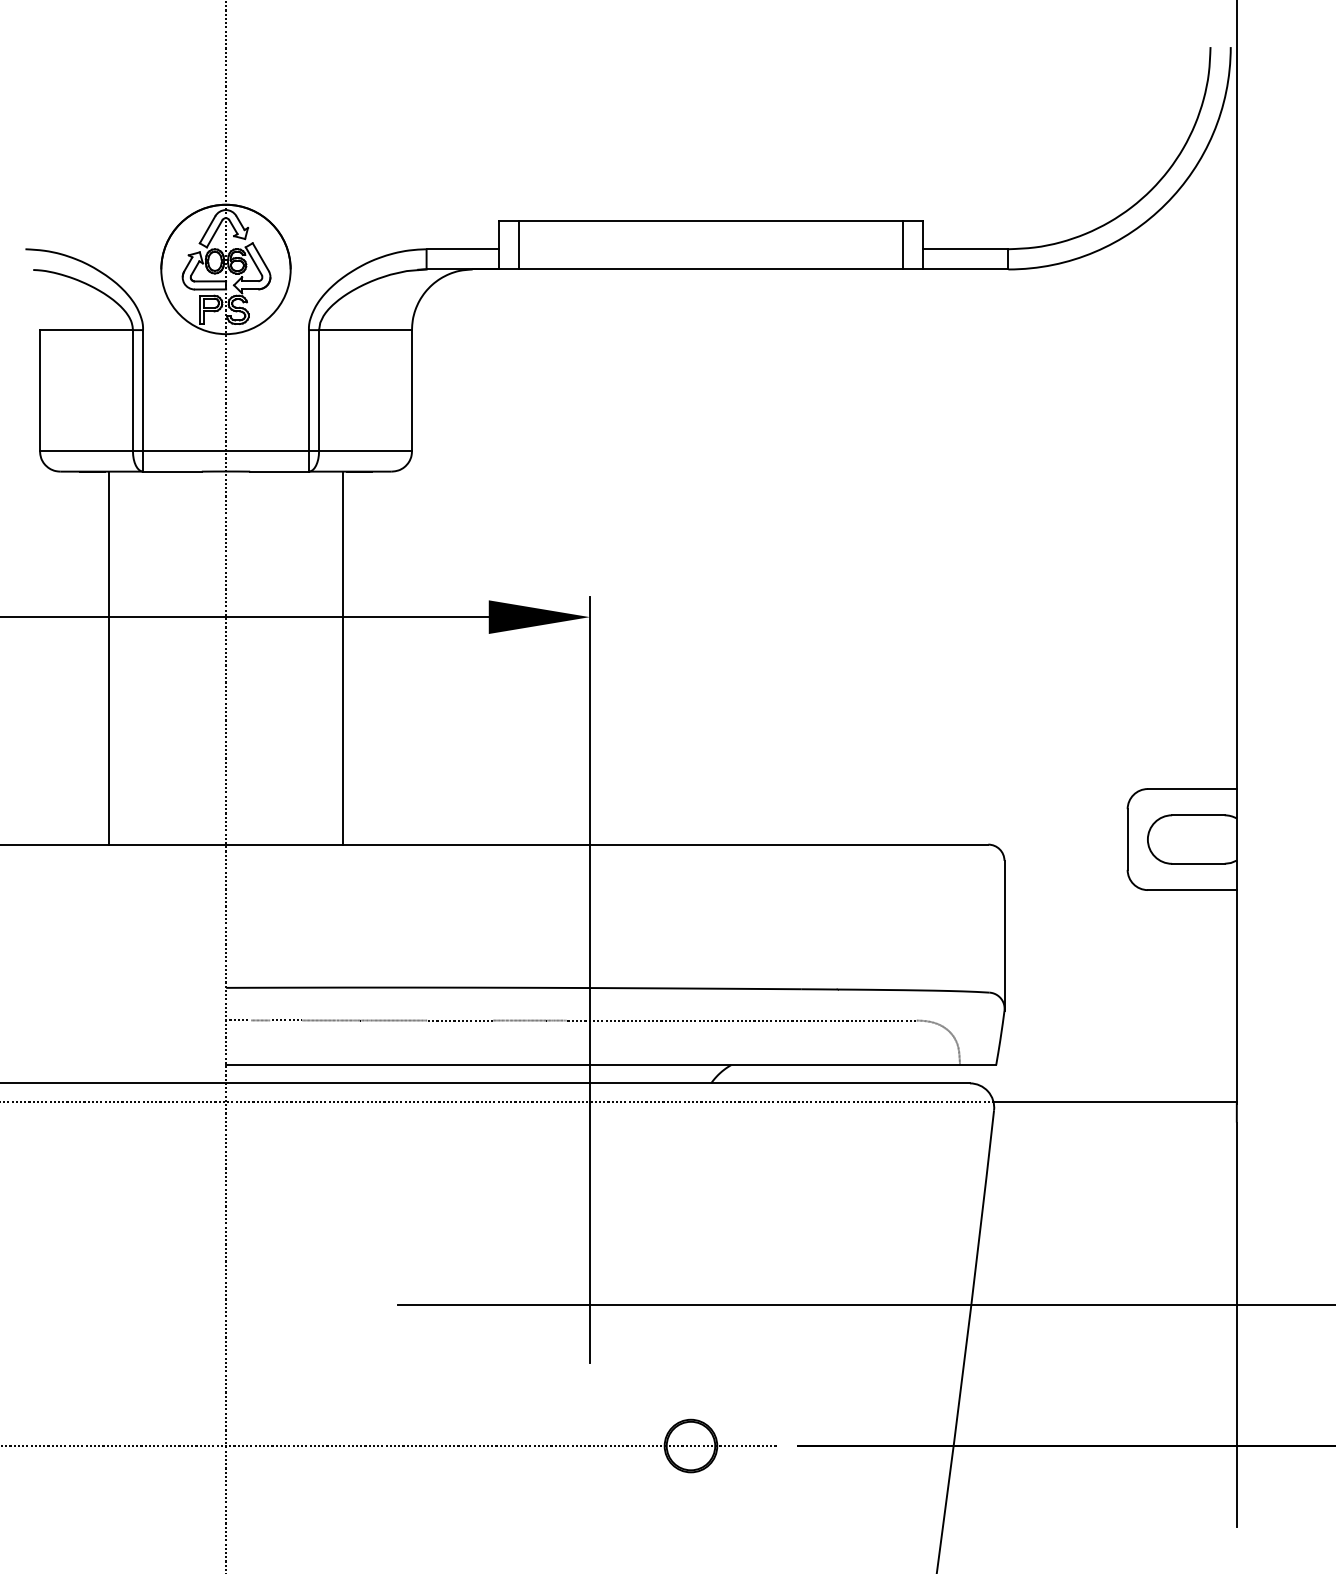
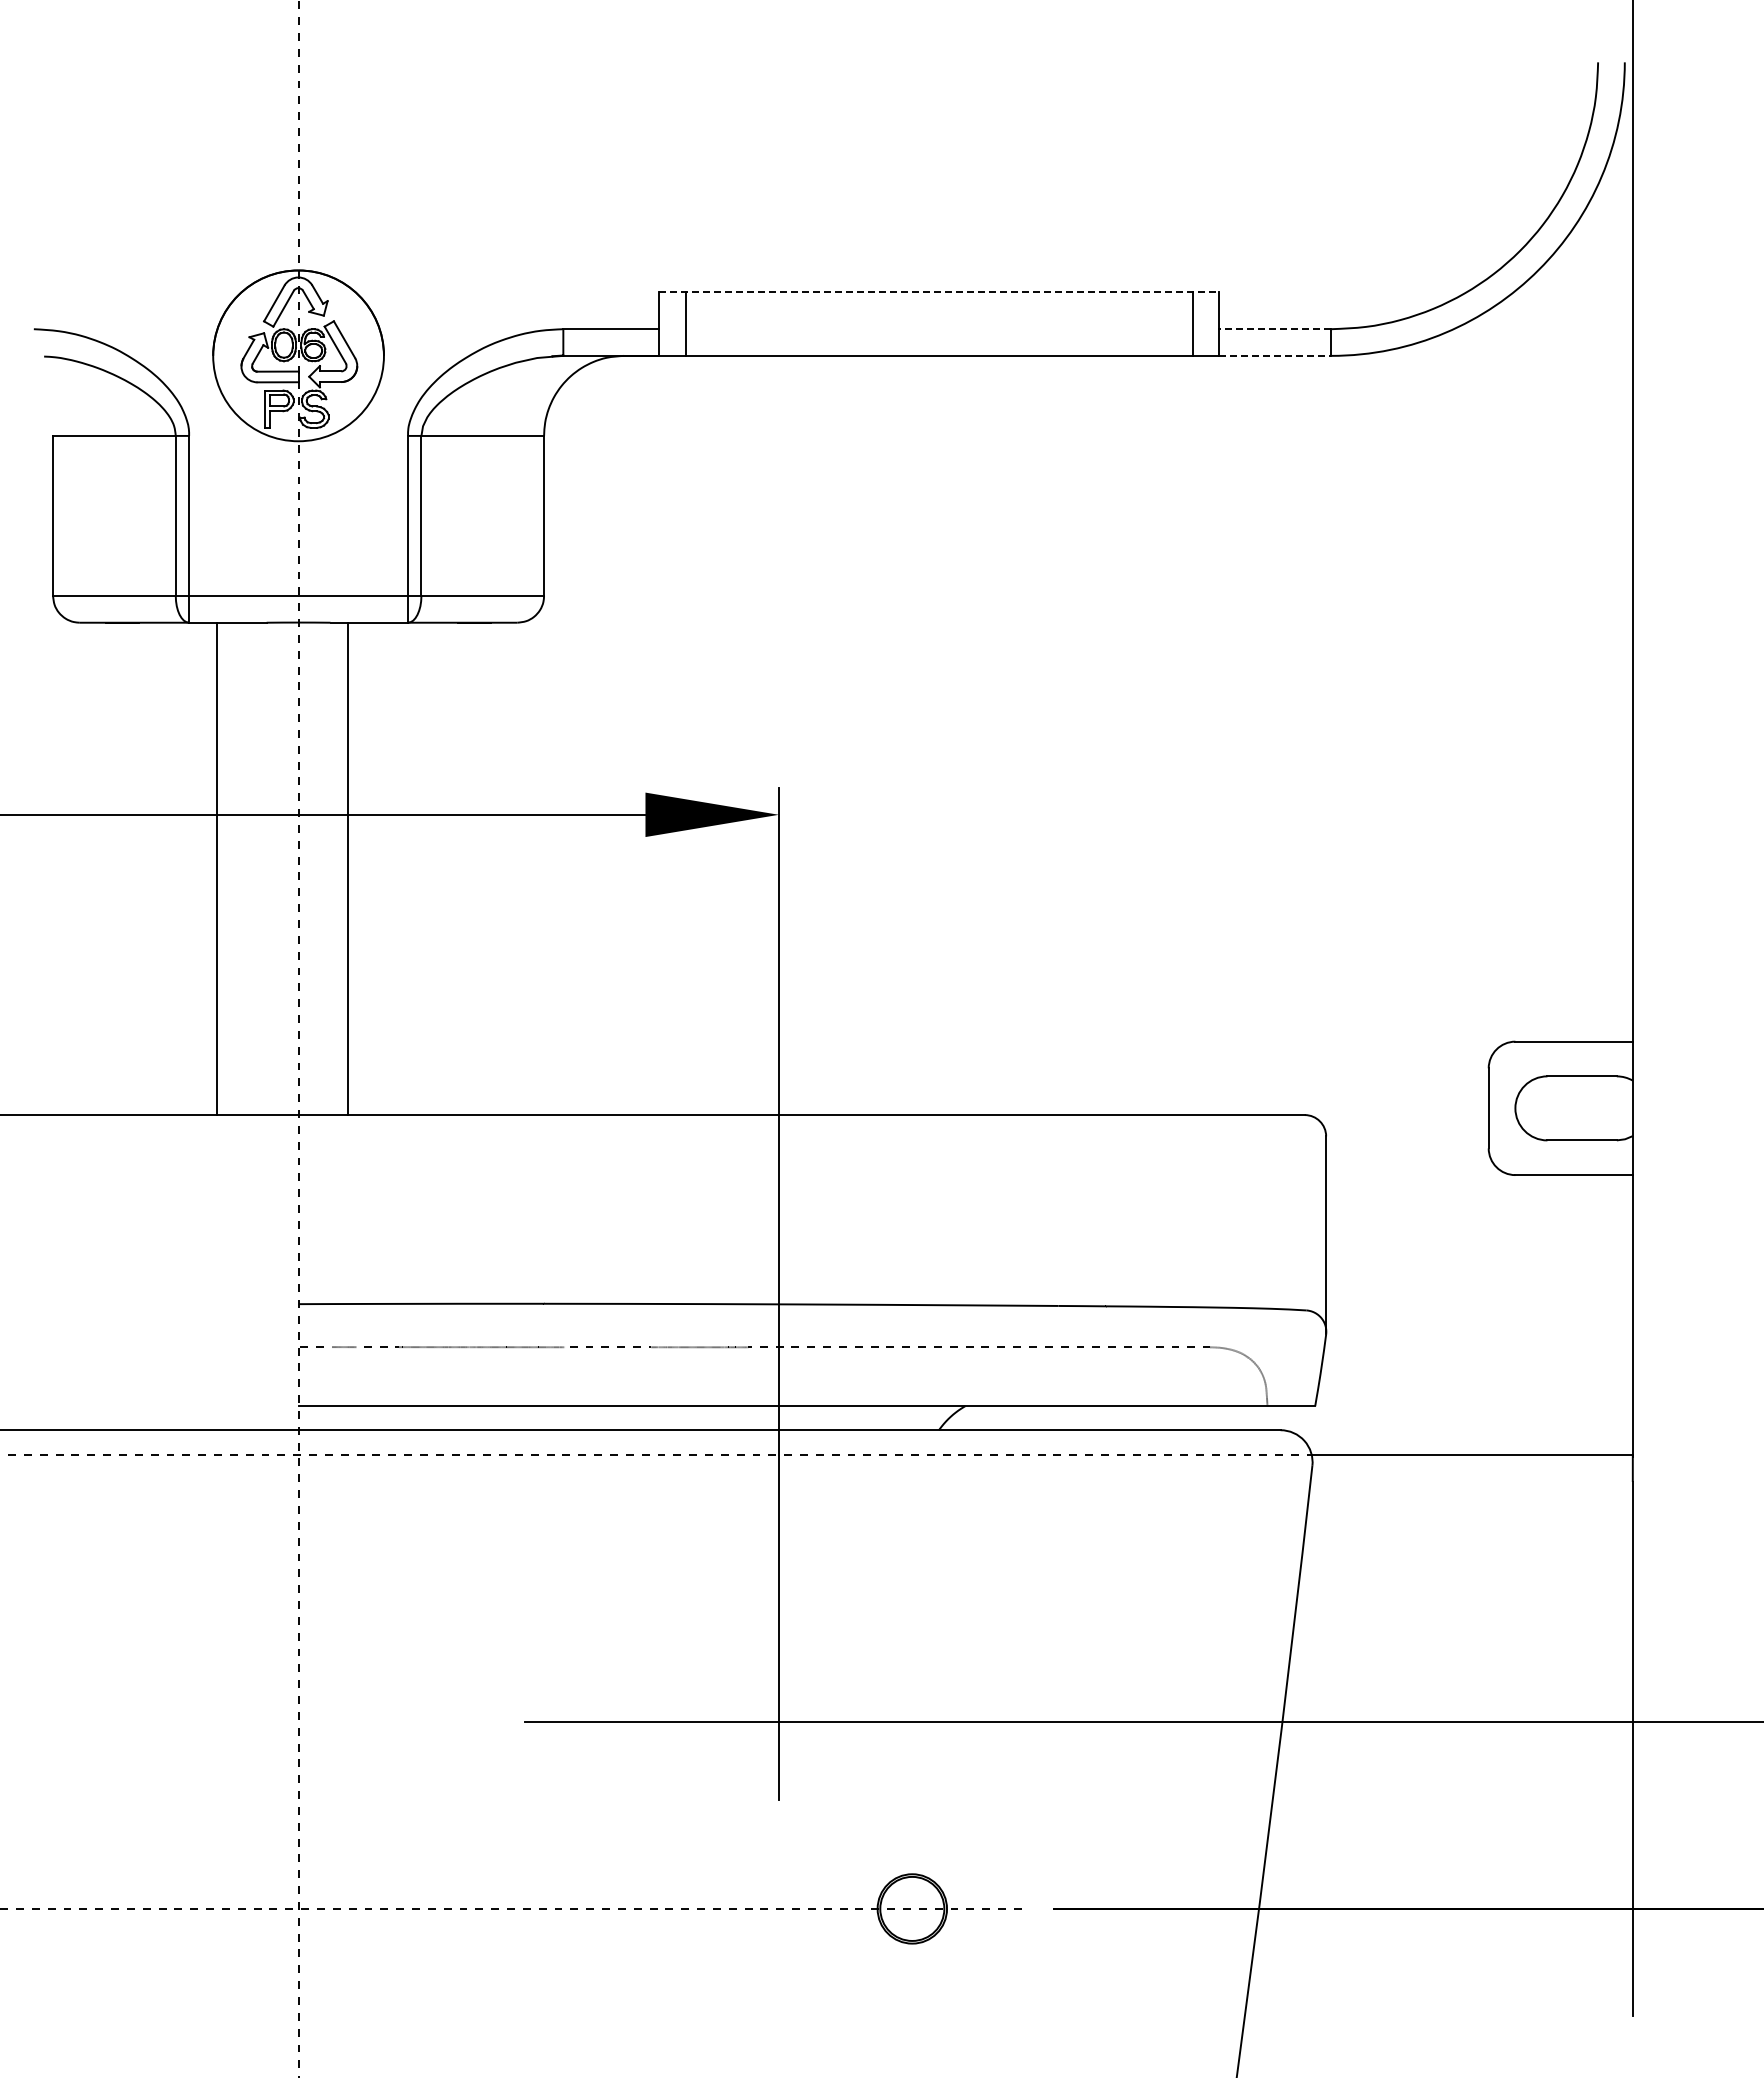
line: (711, 220) -> (939, 291), solid -> dashed
line: (965, 249) -> (1274, 329), solid -> dashed
line: (966, 269) -> (1275, 355), solid -> dashed
line: (108, 657) -> (216, 868), moved
line: (343, 657) -> (348, 868), moved

